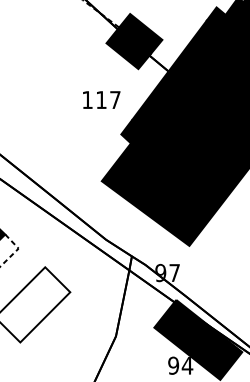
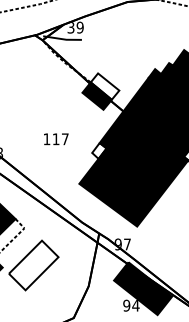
fill: (139, 33) -> (104, 86), removed
text: (102, 100) -> (56, 139), moved
fill: (132, 130) -> (99, 150), removed

